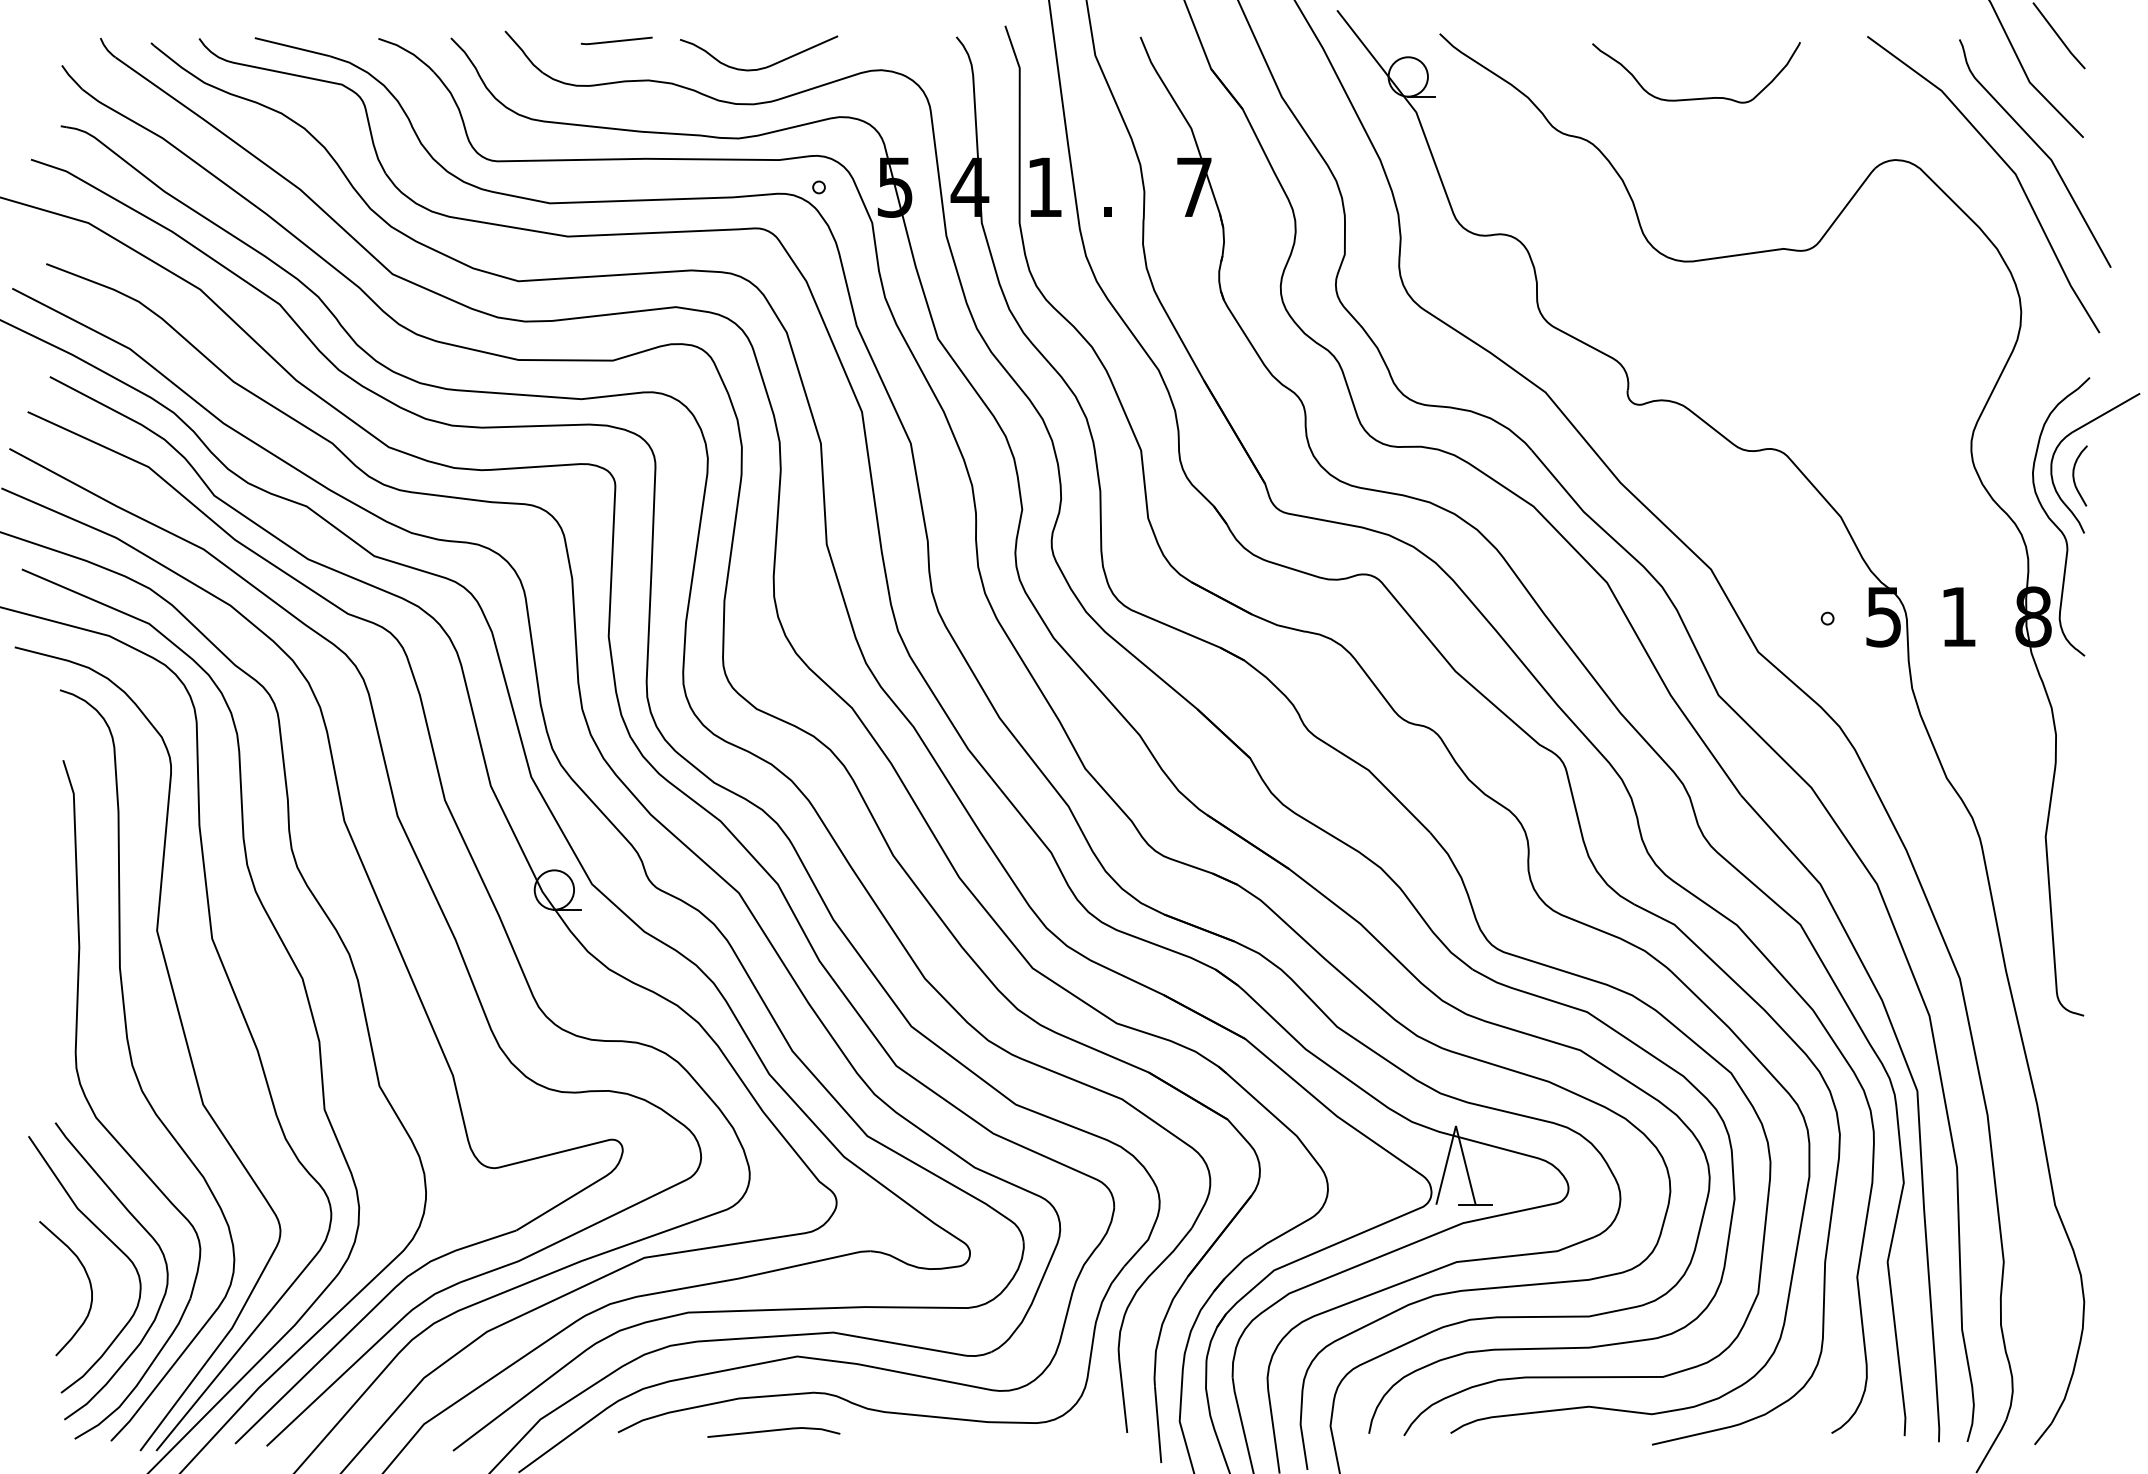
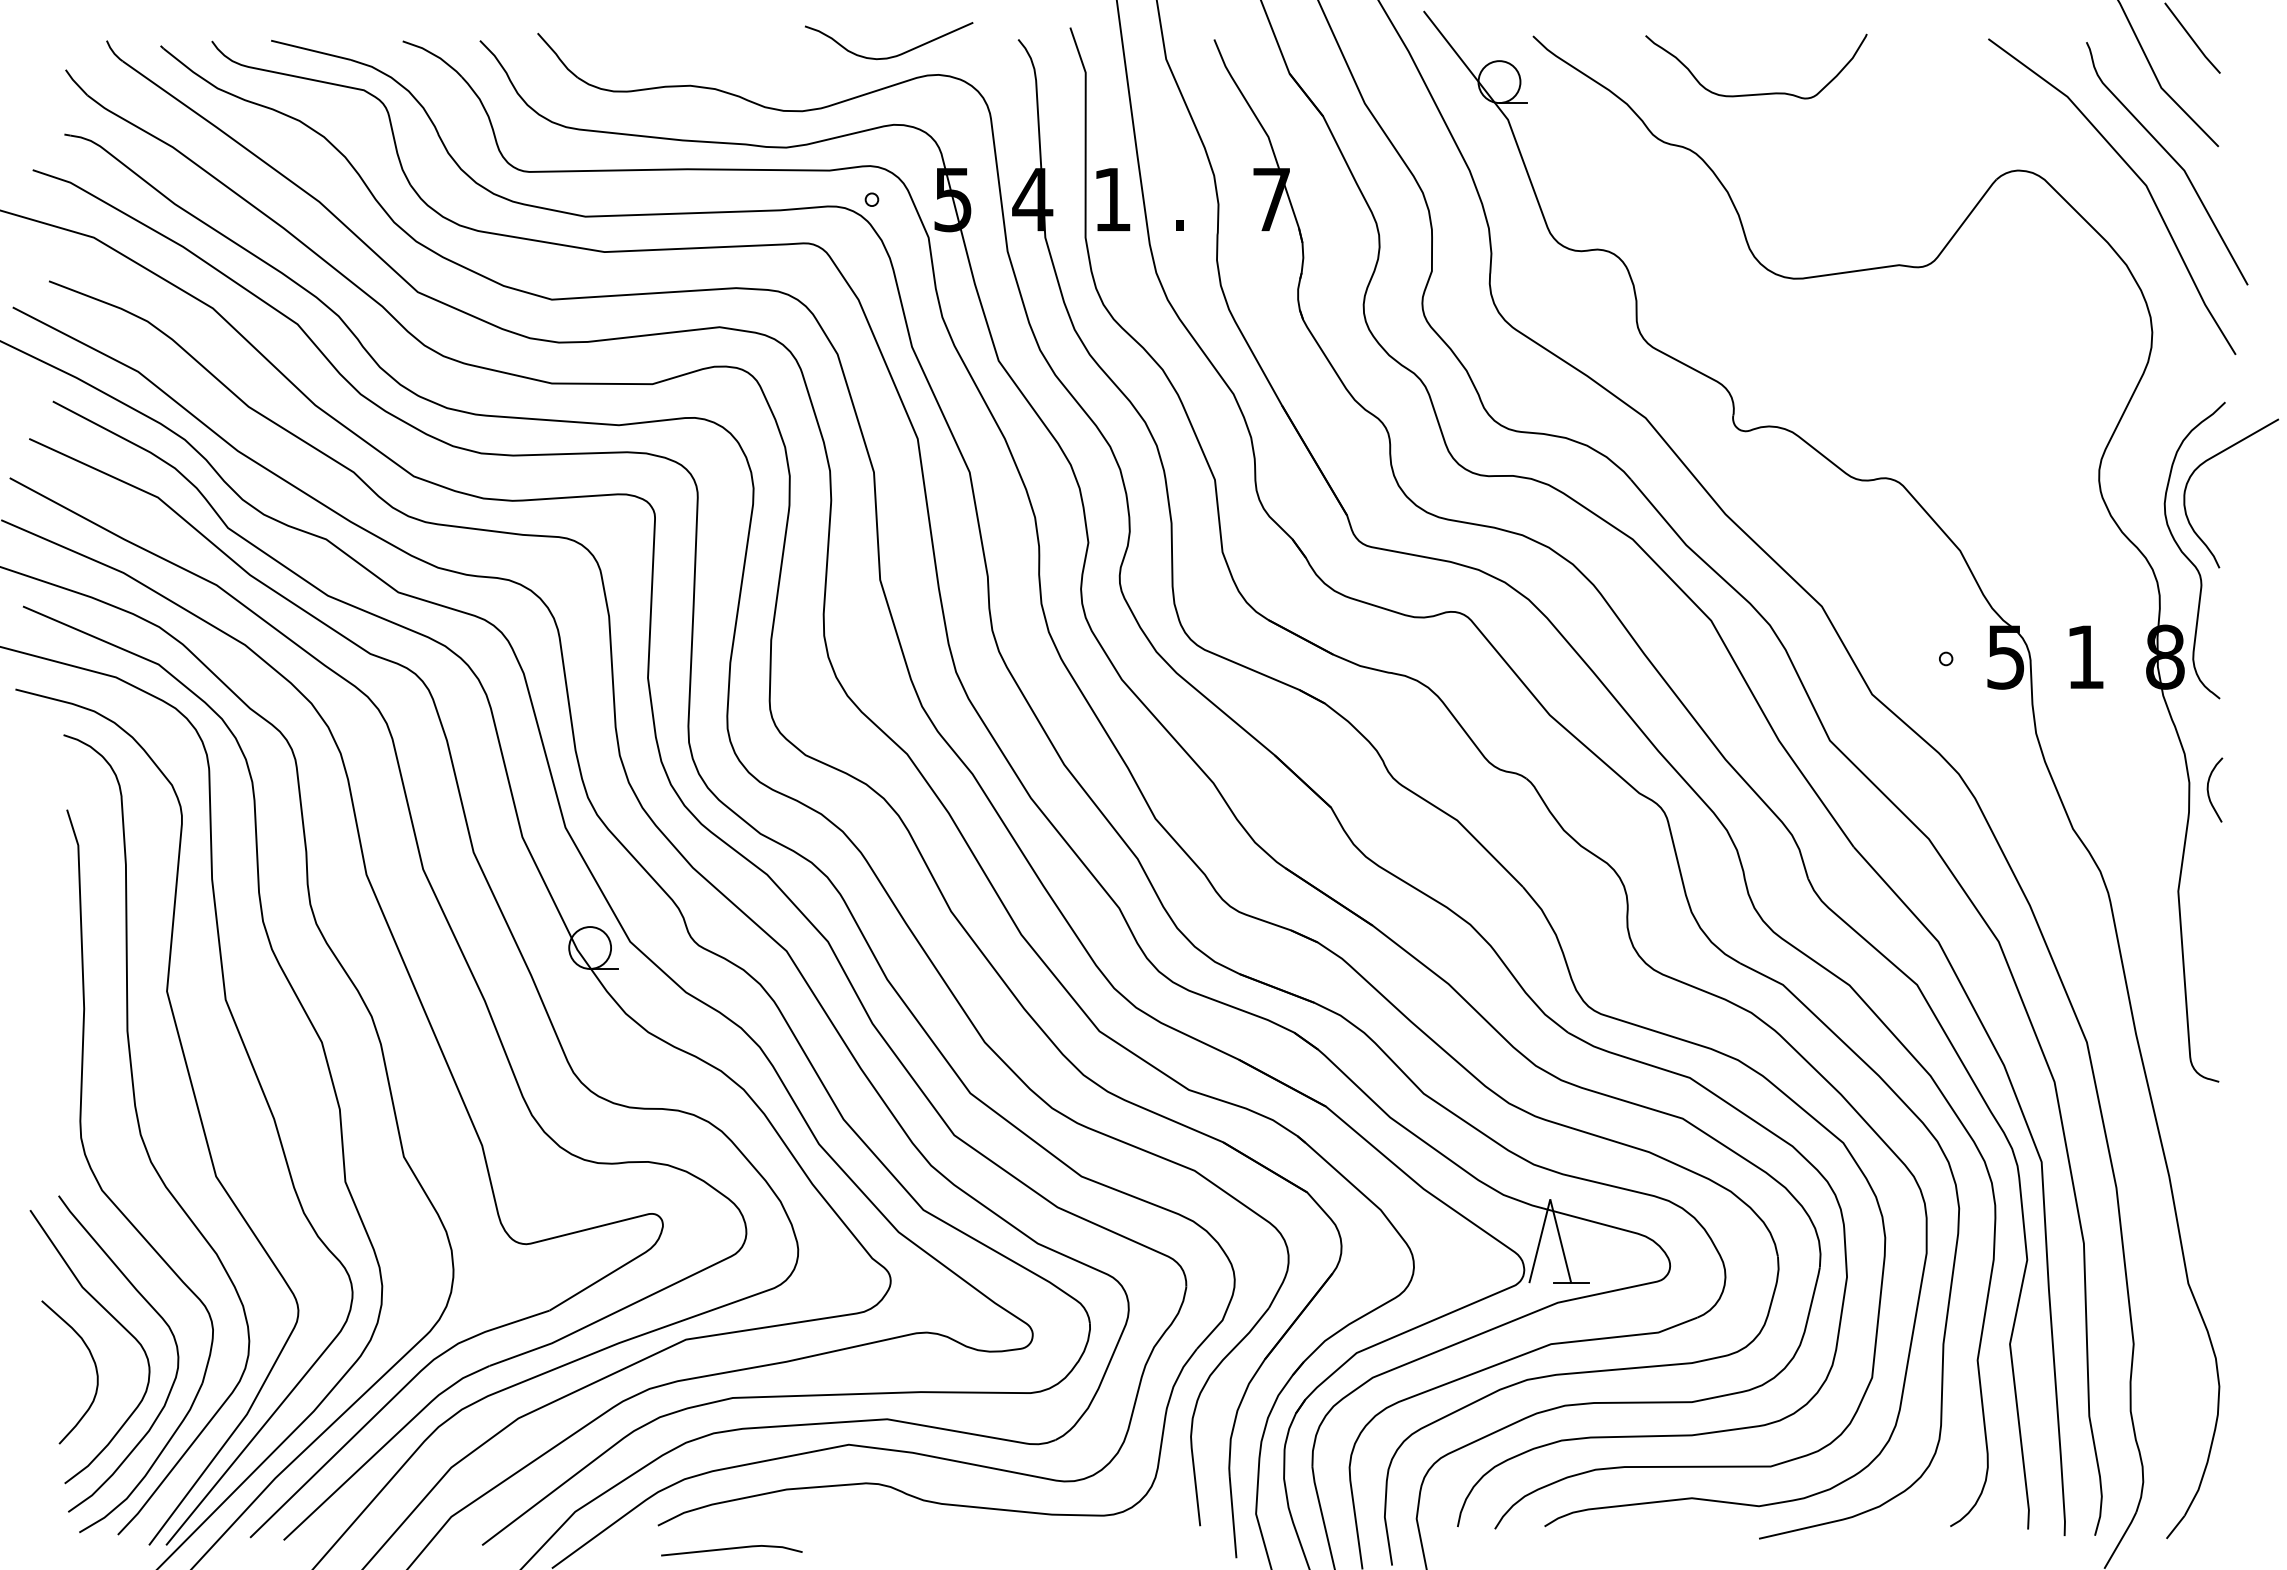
line: (616, 40) -> (656, 43), removed
curve: (764, 67) -> (894, 55), moved
curve: (1696, 98) -> (1756, 93), moved
curve: (2074, 475) -> (2208, 789), moved
line: (773, 1431) -> (731, 1549), moved

